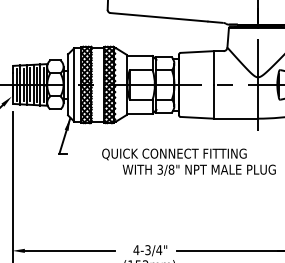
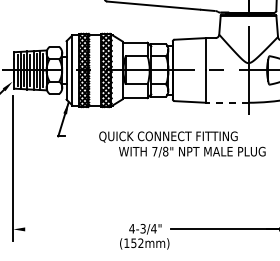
line: (234, 118) -> (226, 102), solid -> dashed
text: (159, 169) -> (154, 151), 3/8" -> 7/8"
line: (70, 250) -> (68, 229), removed

